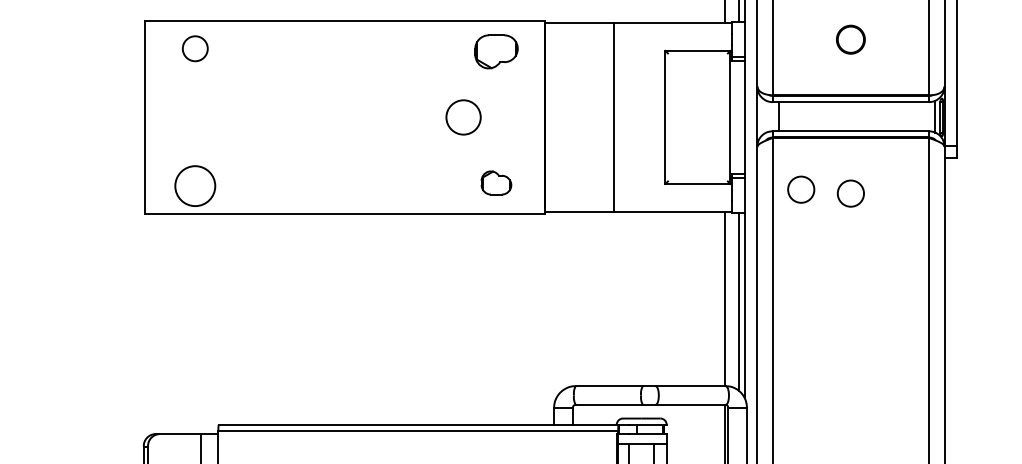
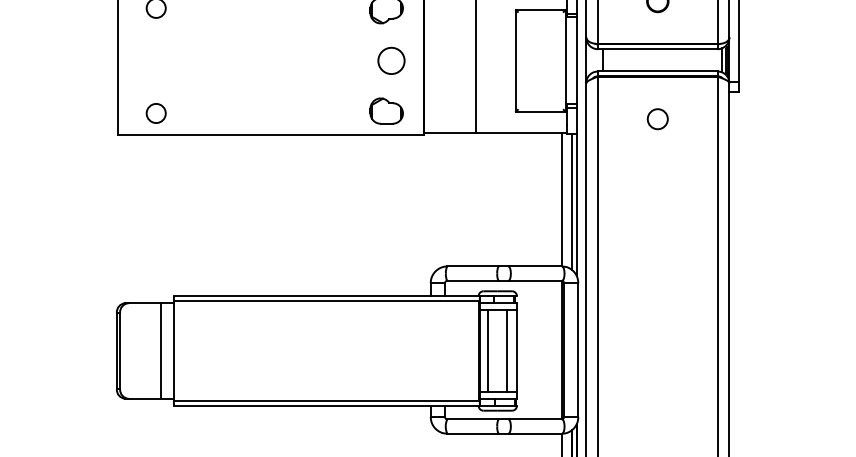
circle: (463, 116) -> (391, 60), moved
part: (496, 182) -> (386, 110), size x1.43
circle: (194, 186) -> (155, 113), size x0.62
circle: (800, 190) -> (619, 116), removed

